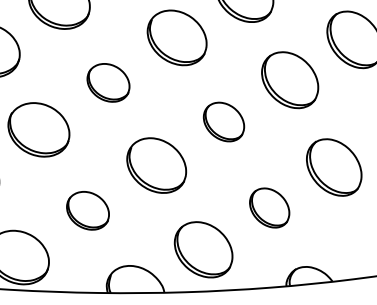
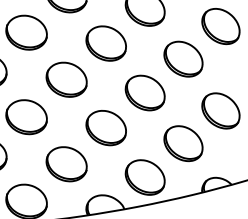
part: (108, 82) -> (66, 79), size x1.43
part: (223, 121) -> (144, 92), size x1.43
part: (269, 207) -> (183, 143), size x1.43
part: (87, 211) -> (66, 164), size x1.43

